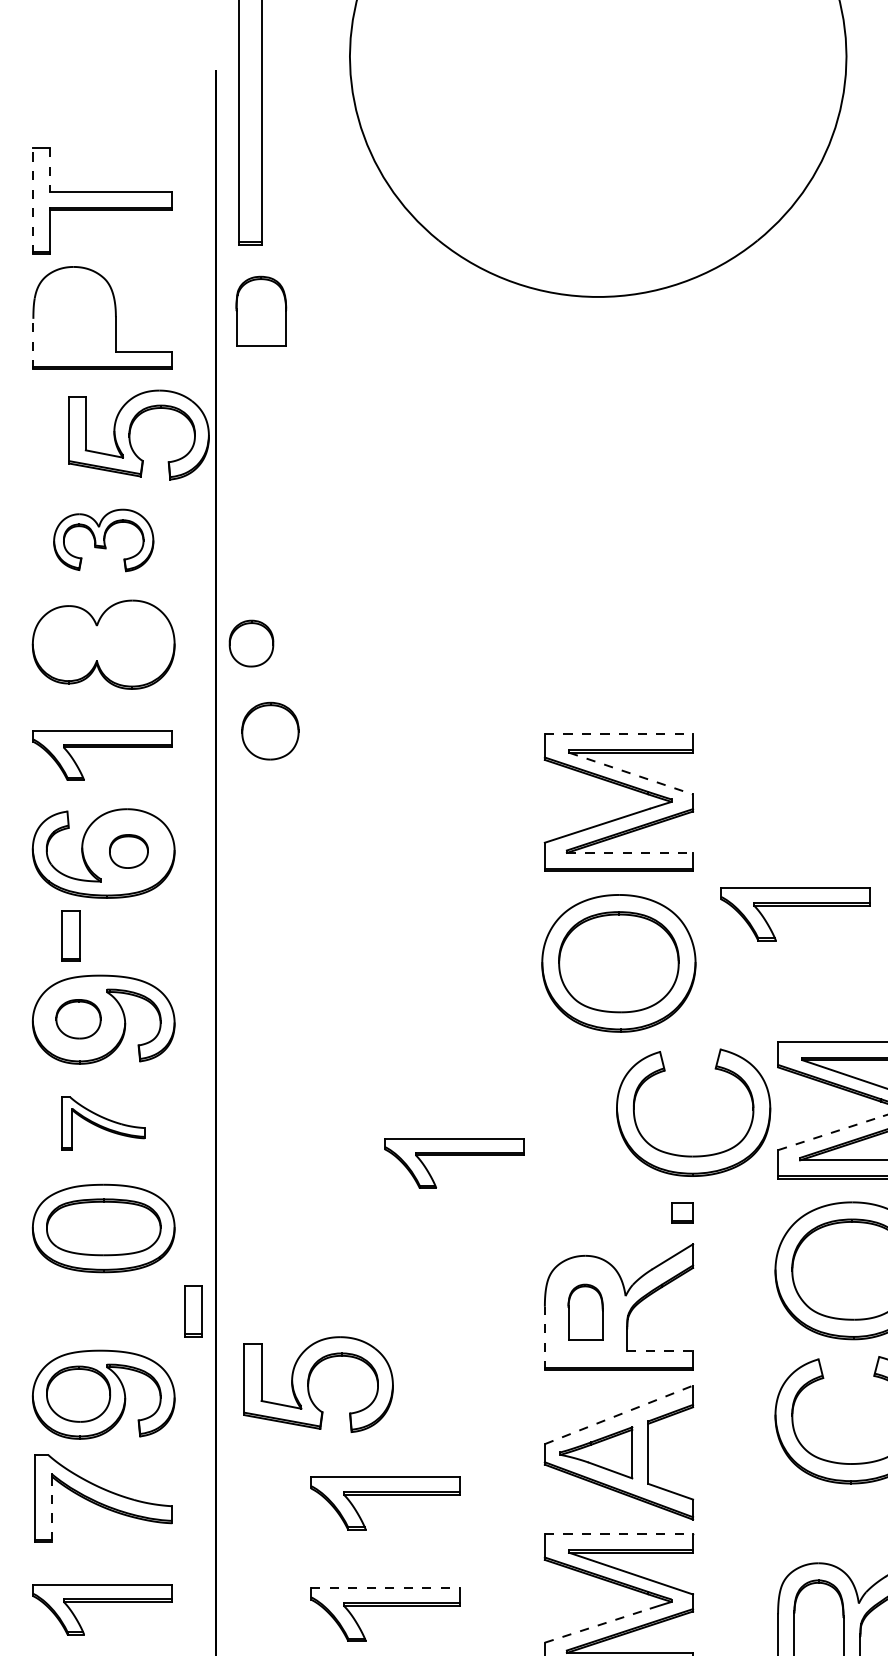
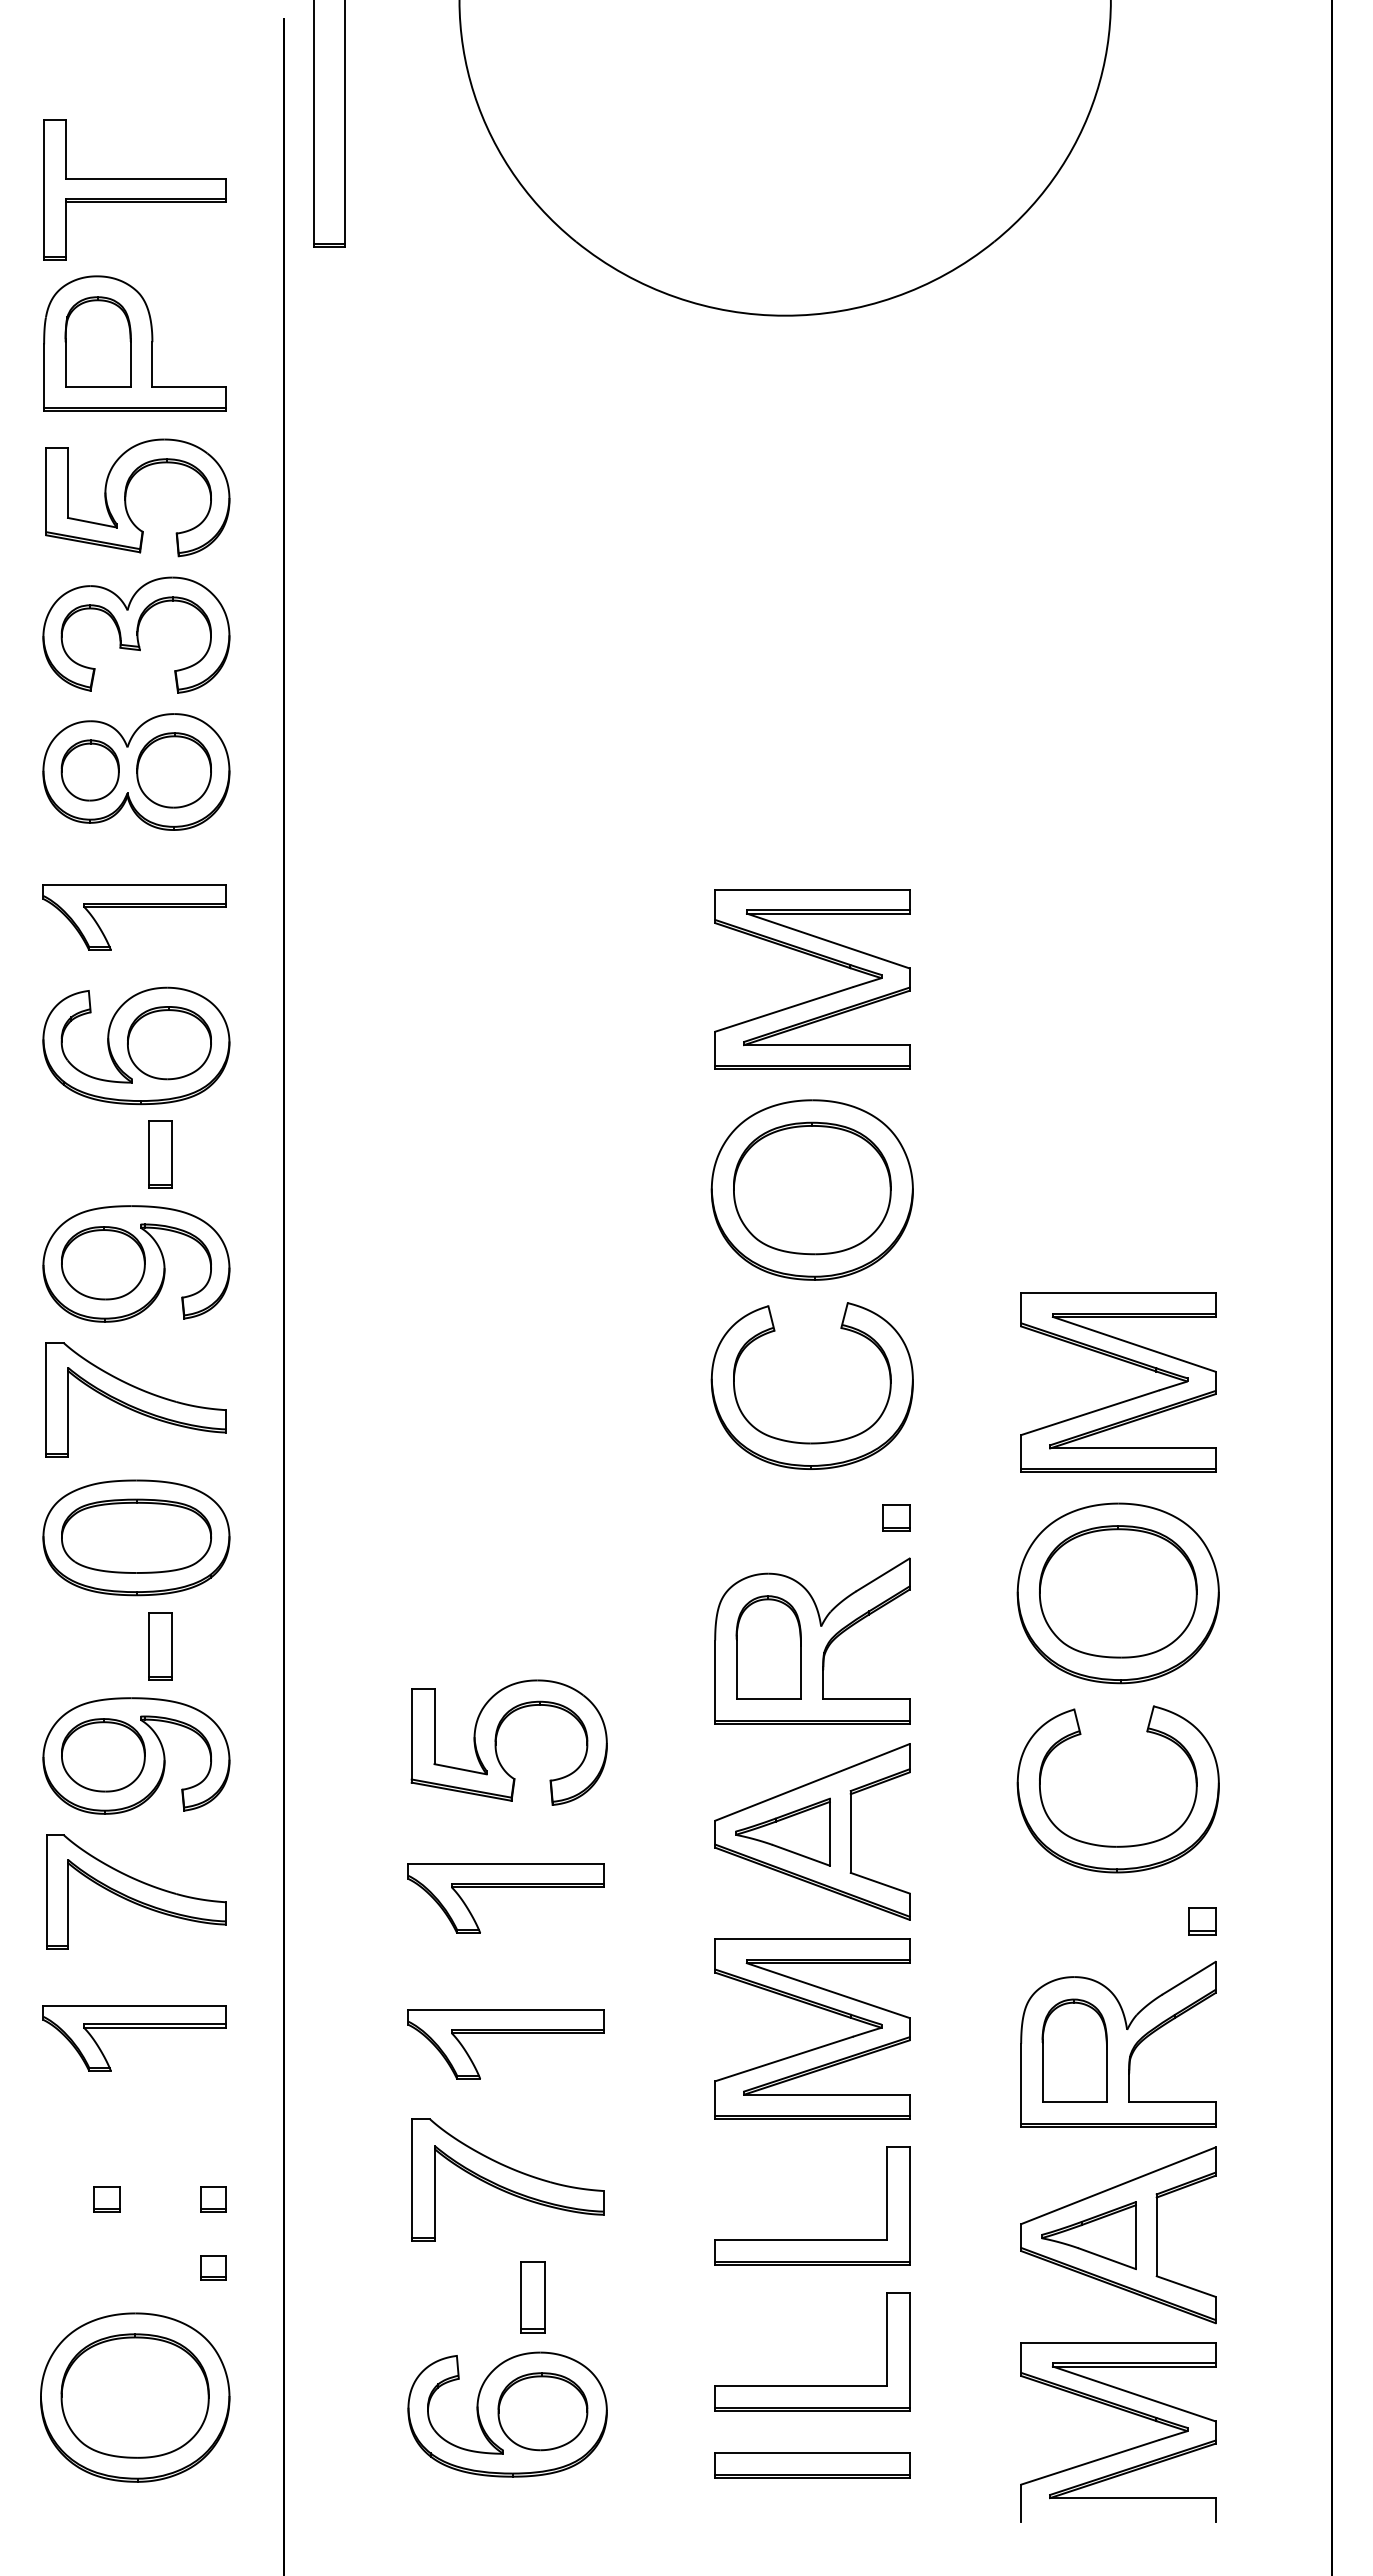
line: (49, 170) -> (65, 149), dashed -> solid
line: (33, 201) -> (44, 190), dashed -> solid
part: (260, 310) -> (97, 341), moved
line: (33, 344) -> (44, 377), dashed -> solid
part: (130, 434) -> (126, 497), moved
part: (103, 539) -> (136, 634), size x1.43
part: (250, 643) -> (89, 770), moved
part: (269, 731) -> (173, 770), moved
line: (619, 734) -> (812, 889), dashed -> solid
line: (631, 773) -> (828, 941), dashed -> solid
part: (128, 851) -> (169, 1043), size x1.67
line: (629, 853) -> (826, 1045), dashed -> solid
part: (795, 905) -> (1043, 1114), removed
part: (71, 936) -> (160, 1154), moved
part: (78, 1019) -> (103, 1263), size x1.43
part: (103, 1123) -> (135, 1399), size x1.67
line: (830, 1132) -> (1090, 1412), dashed -> solid
part: (454, 1155) -> (596, 1442), removed
part: (692, 1155) -> (811, 1442), moved
part: (193, 1311) -> (160, 1646), moved
part: (585, 1312) -> (768, 1647), size x1.43
line: (545, 1338) -> (715, 1682), dashed -> solid
line: (660, 1350) -> (866, 1698), dashed -> solid
part: (308, 1384) -> (496, 1742), moved
line: (619, 1414) -> (812, 1782), dashed -> solid
line: (51, 1509) -> (68, 1906), dashed -> solid
line: (619, 1534) -> (812, 1939), dashed -> solid
line: (385, 1587) -> (506, 2009), dashed -> solid
line: (597, 1625) -> (784, 2058), dashed -> solid

